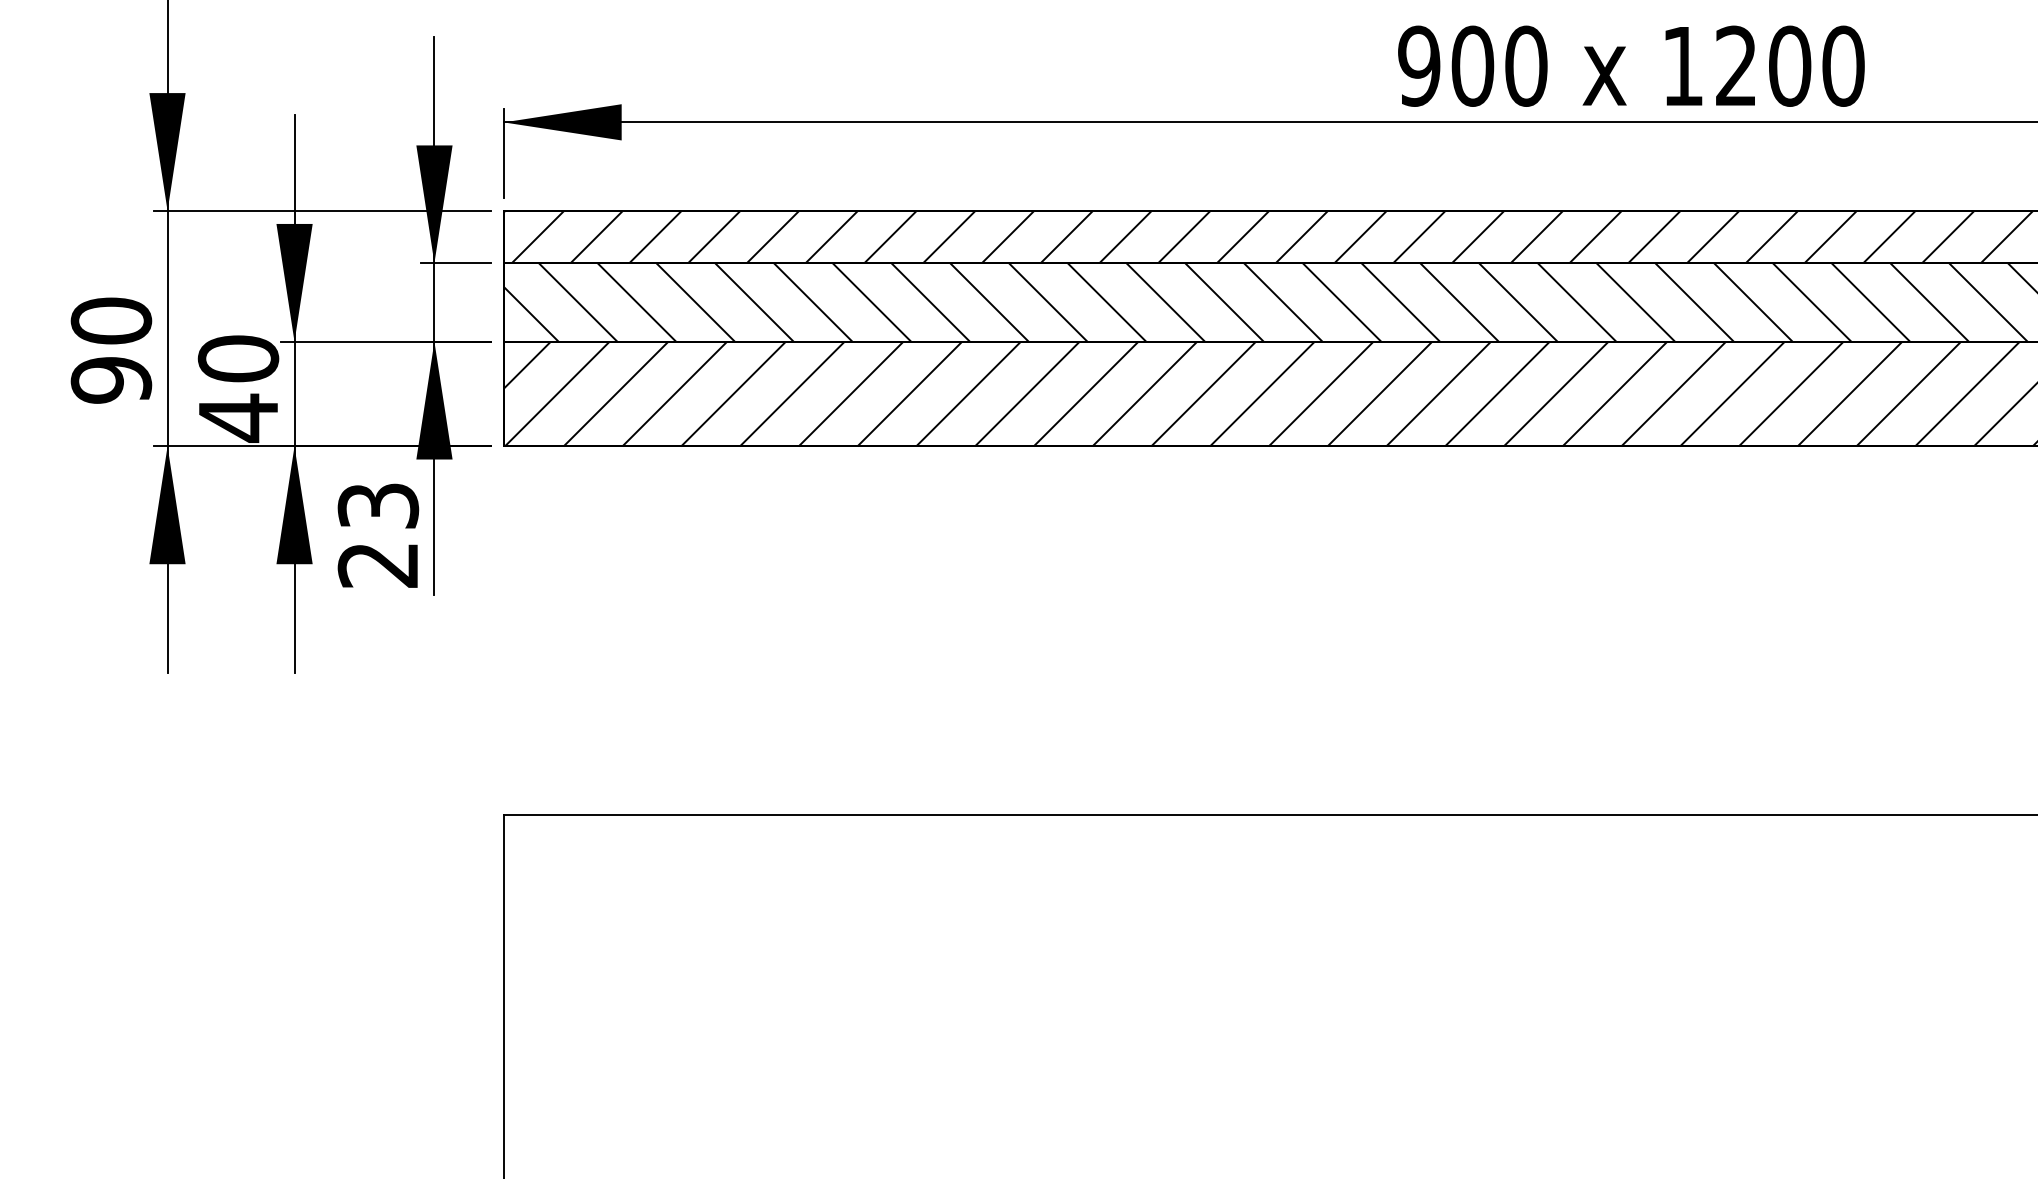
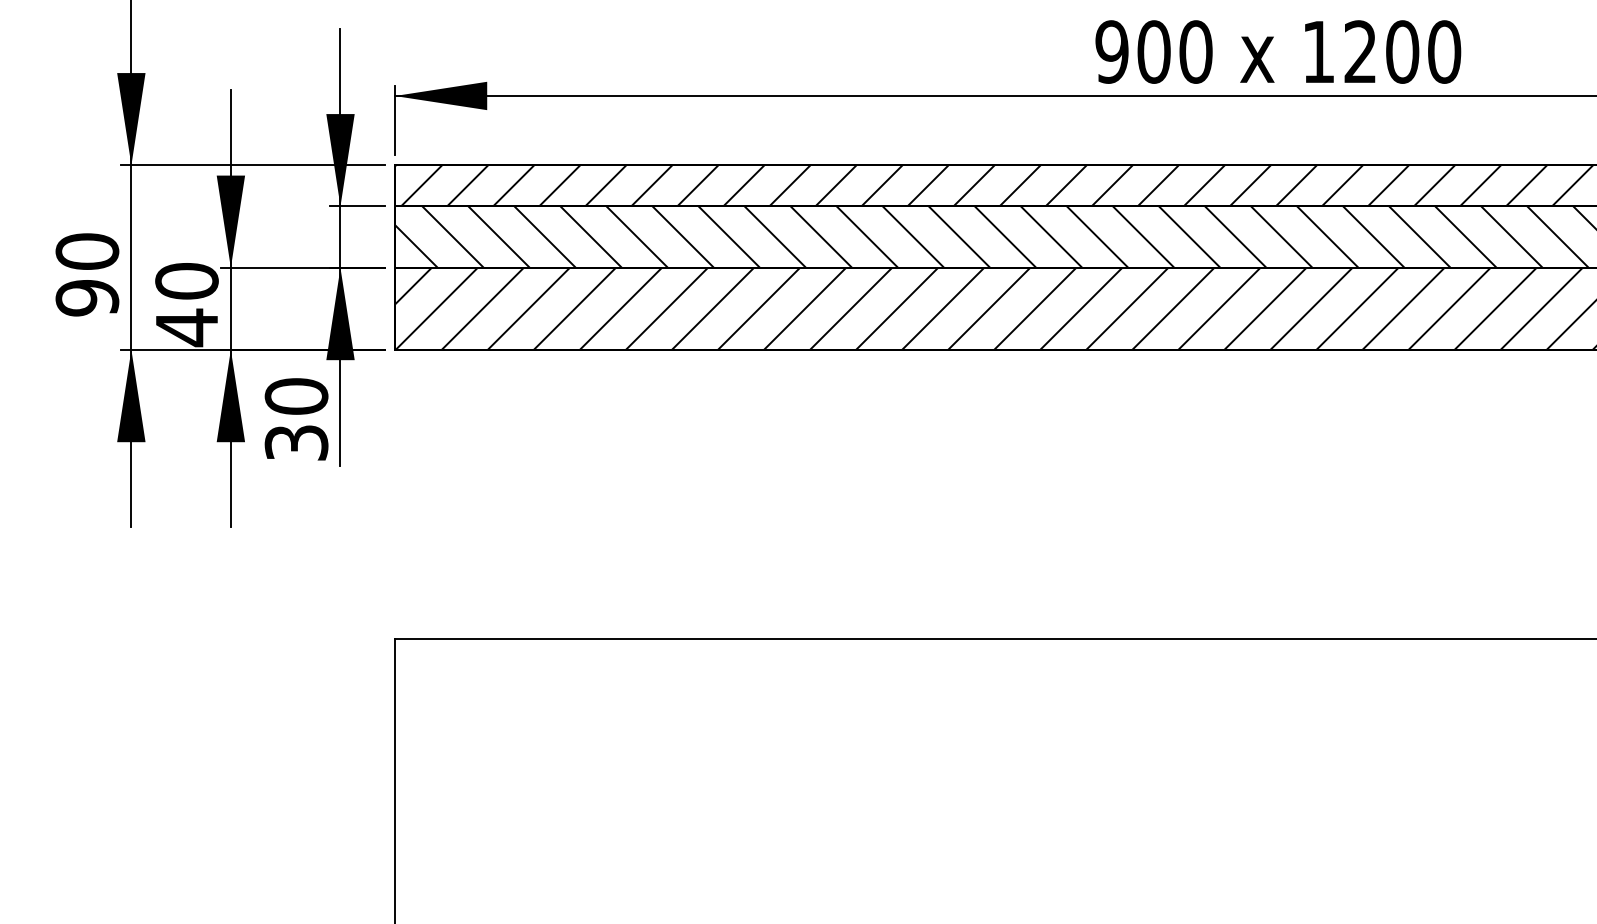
text: (378, 534) -> (296, 418), 23 -> 30

